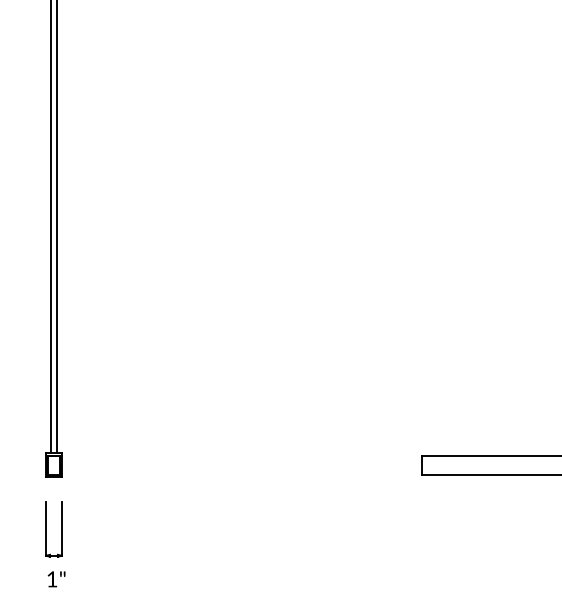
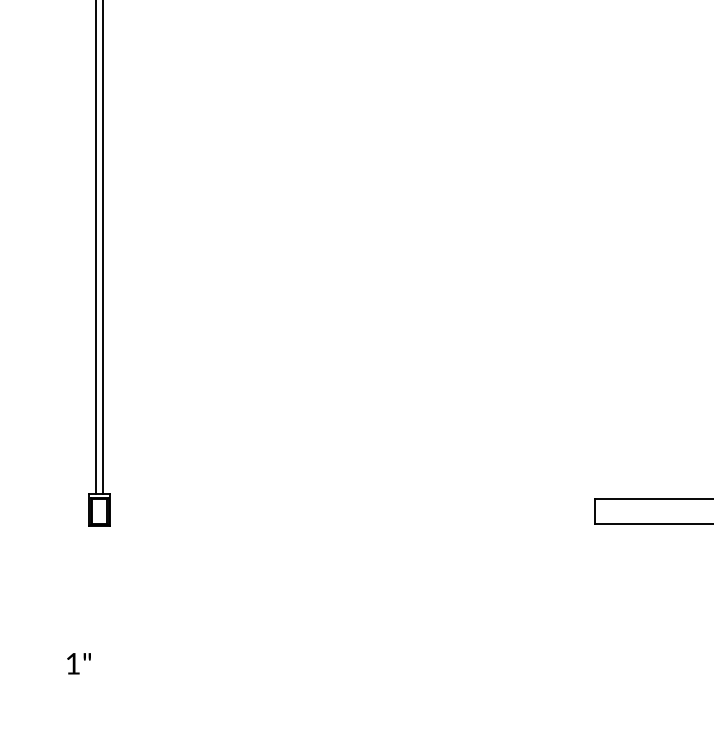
part: (46, 529) -> (89, 596), removed
text: (56, 579) -> (78, 663), moved

